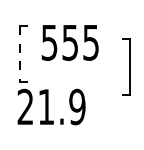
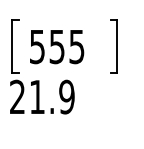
text: (70, 43) -> (57, 47), moved
line: (20, 53) -> (12, 46), dashed -> solid
part: (126, 66) -> (113, 46), moved

